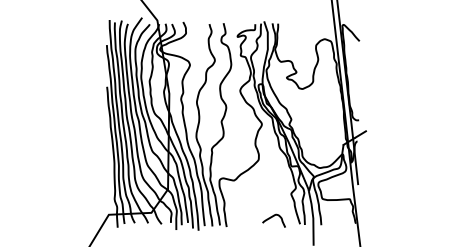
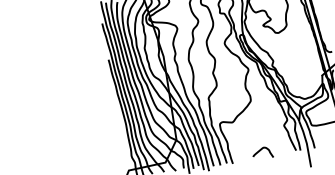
curve: (271, 218) -> (260, 151), moved

